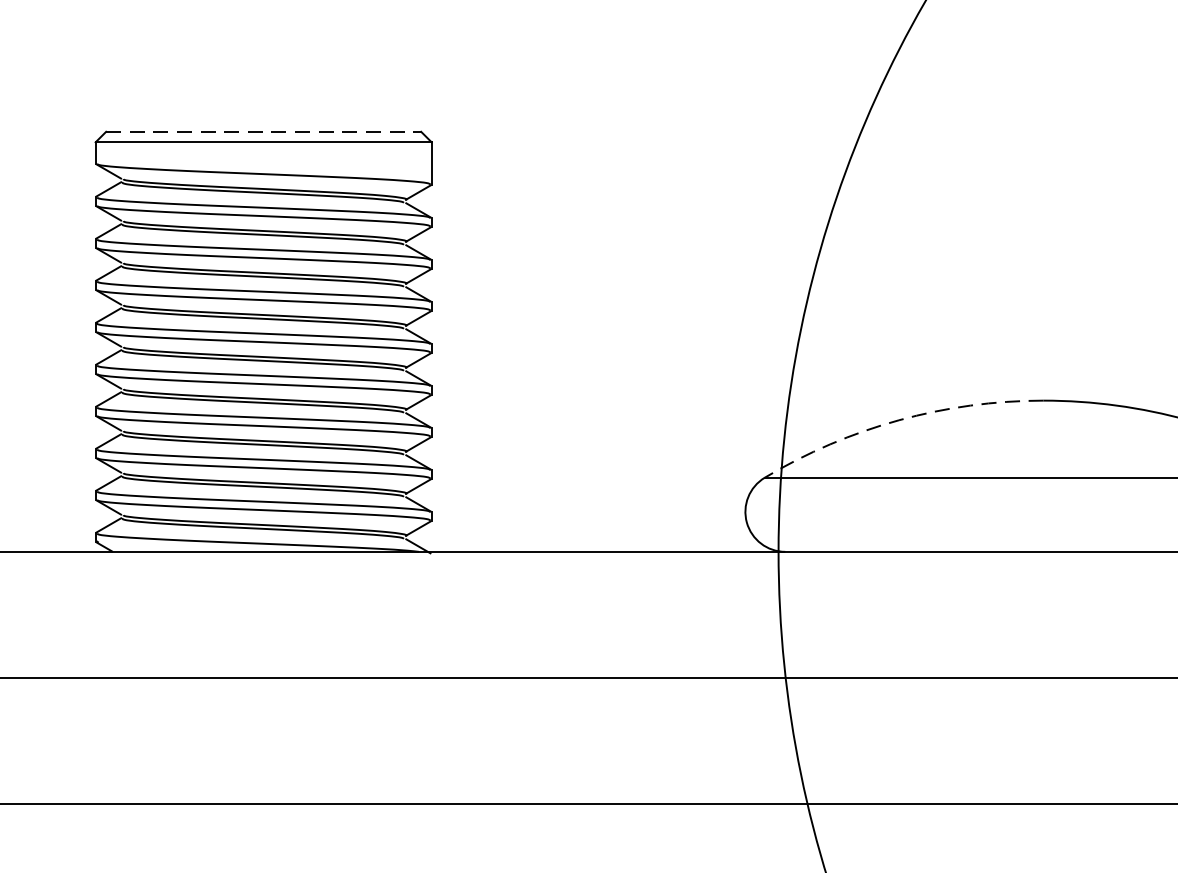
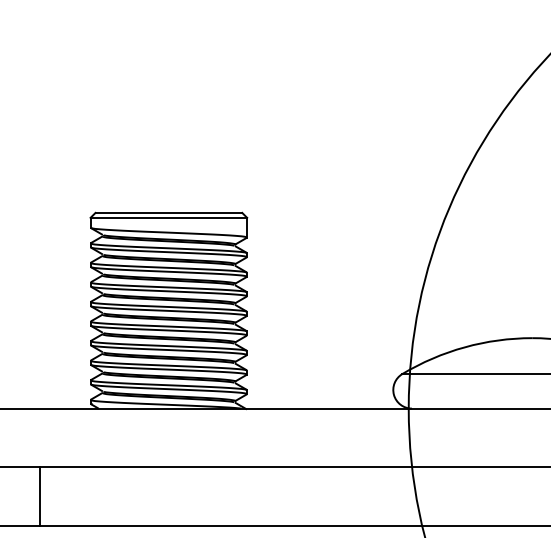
line: (264, 130) -> (169, 212), dashed -> solid
arc: (898, 420) -> (464, 347), dashed -> solid

